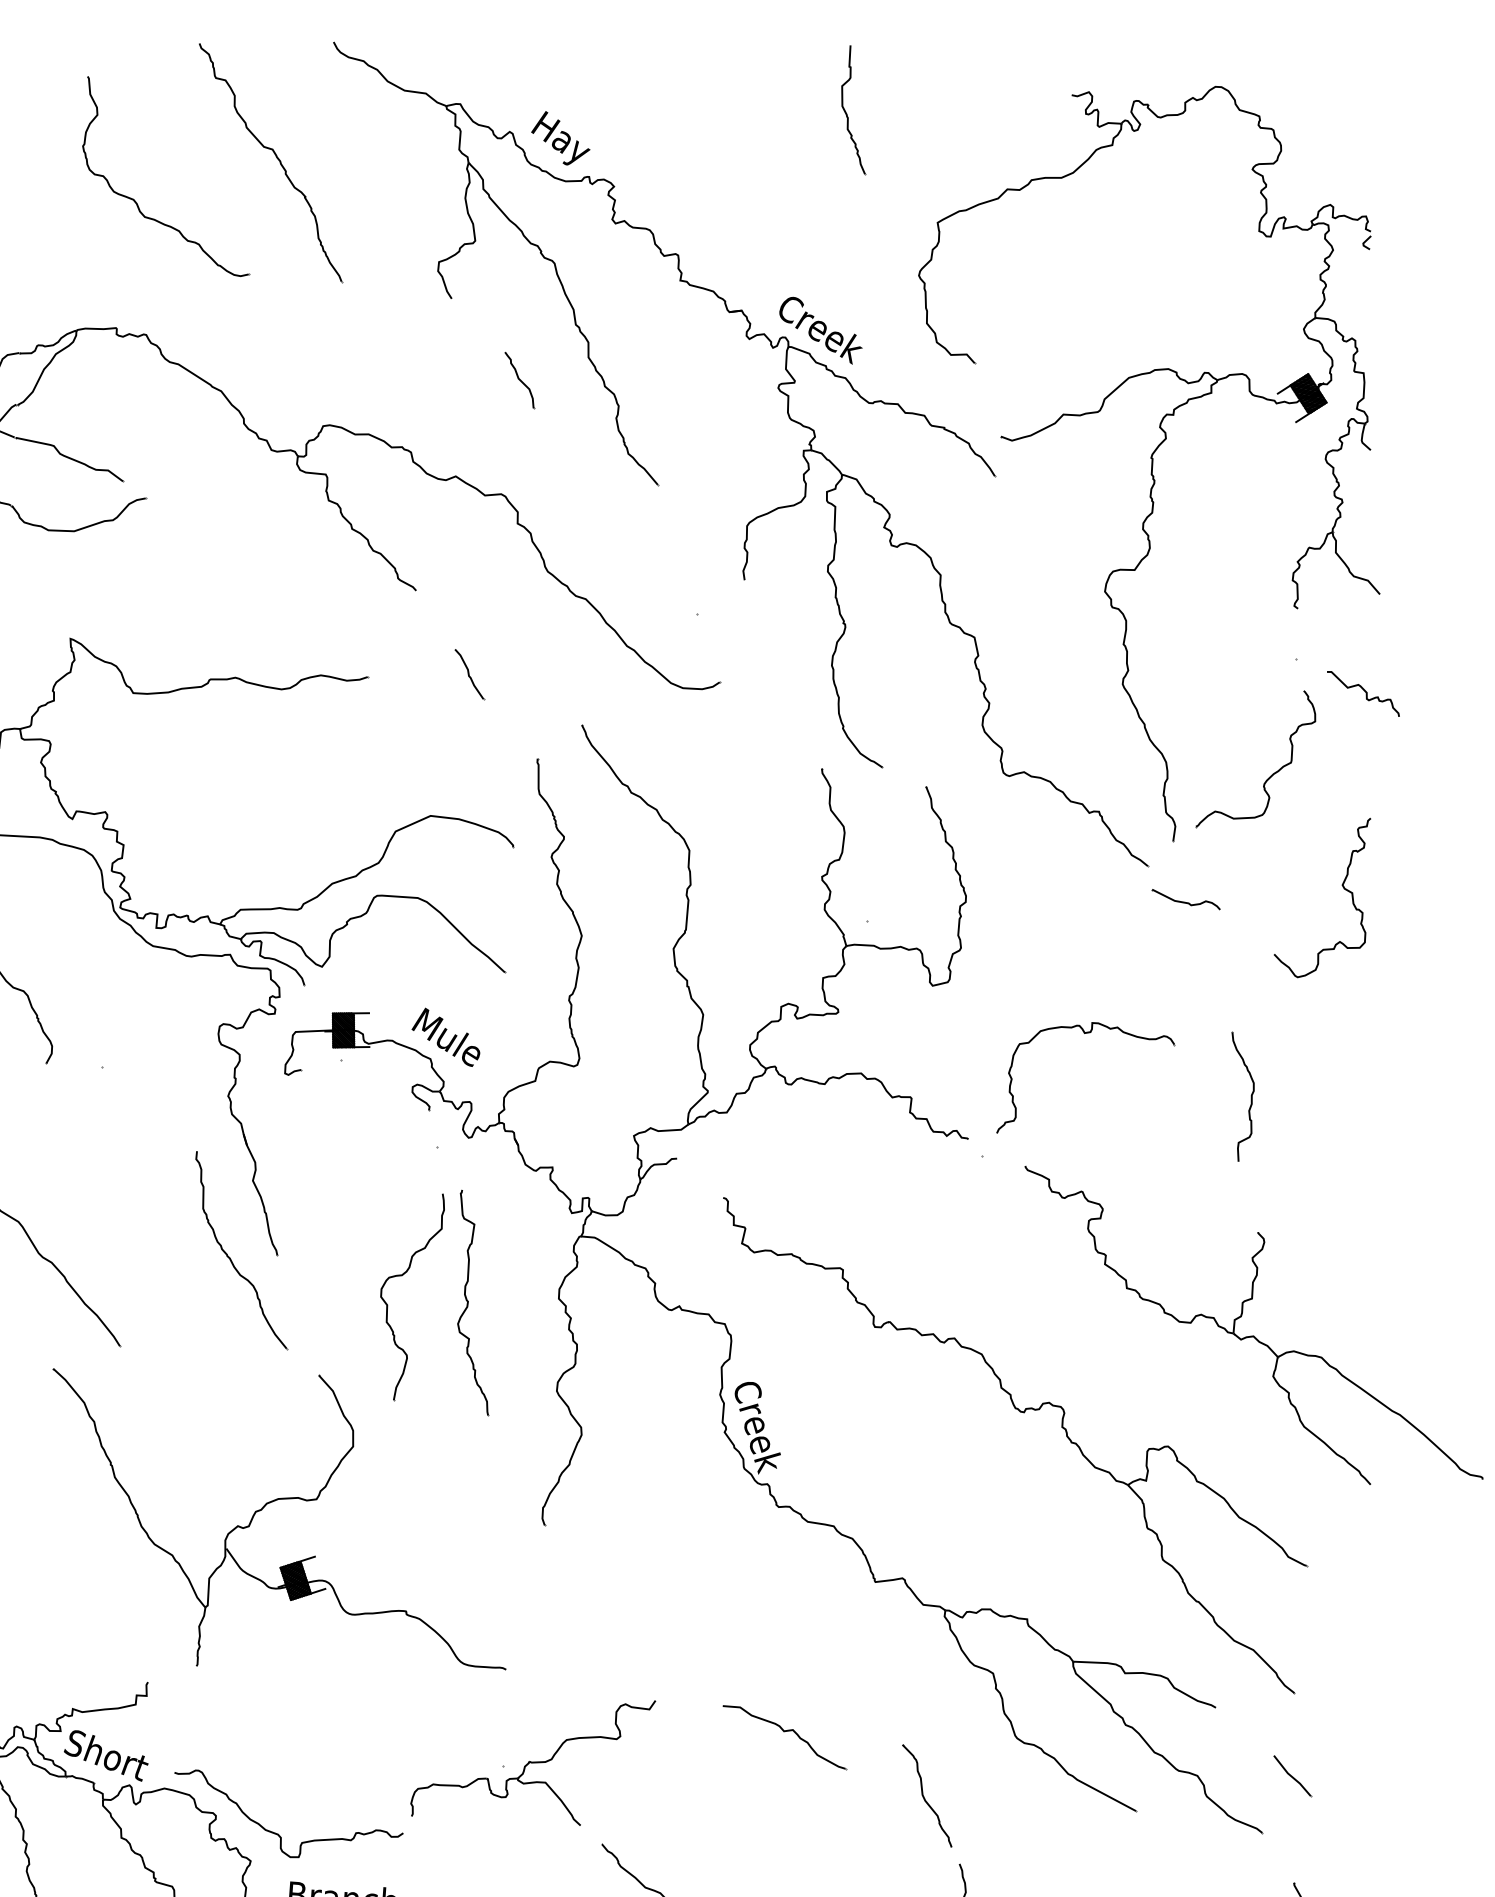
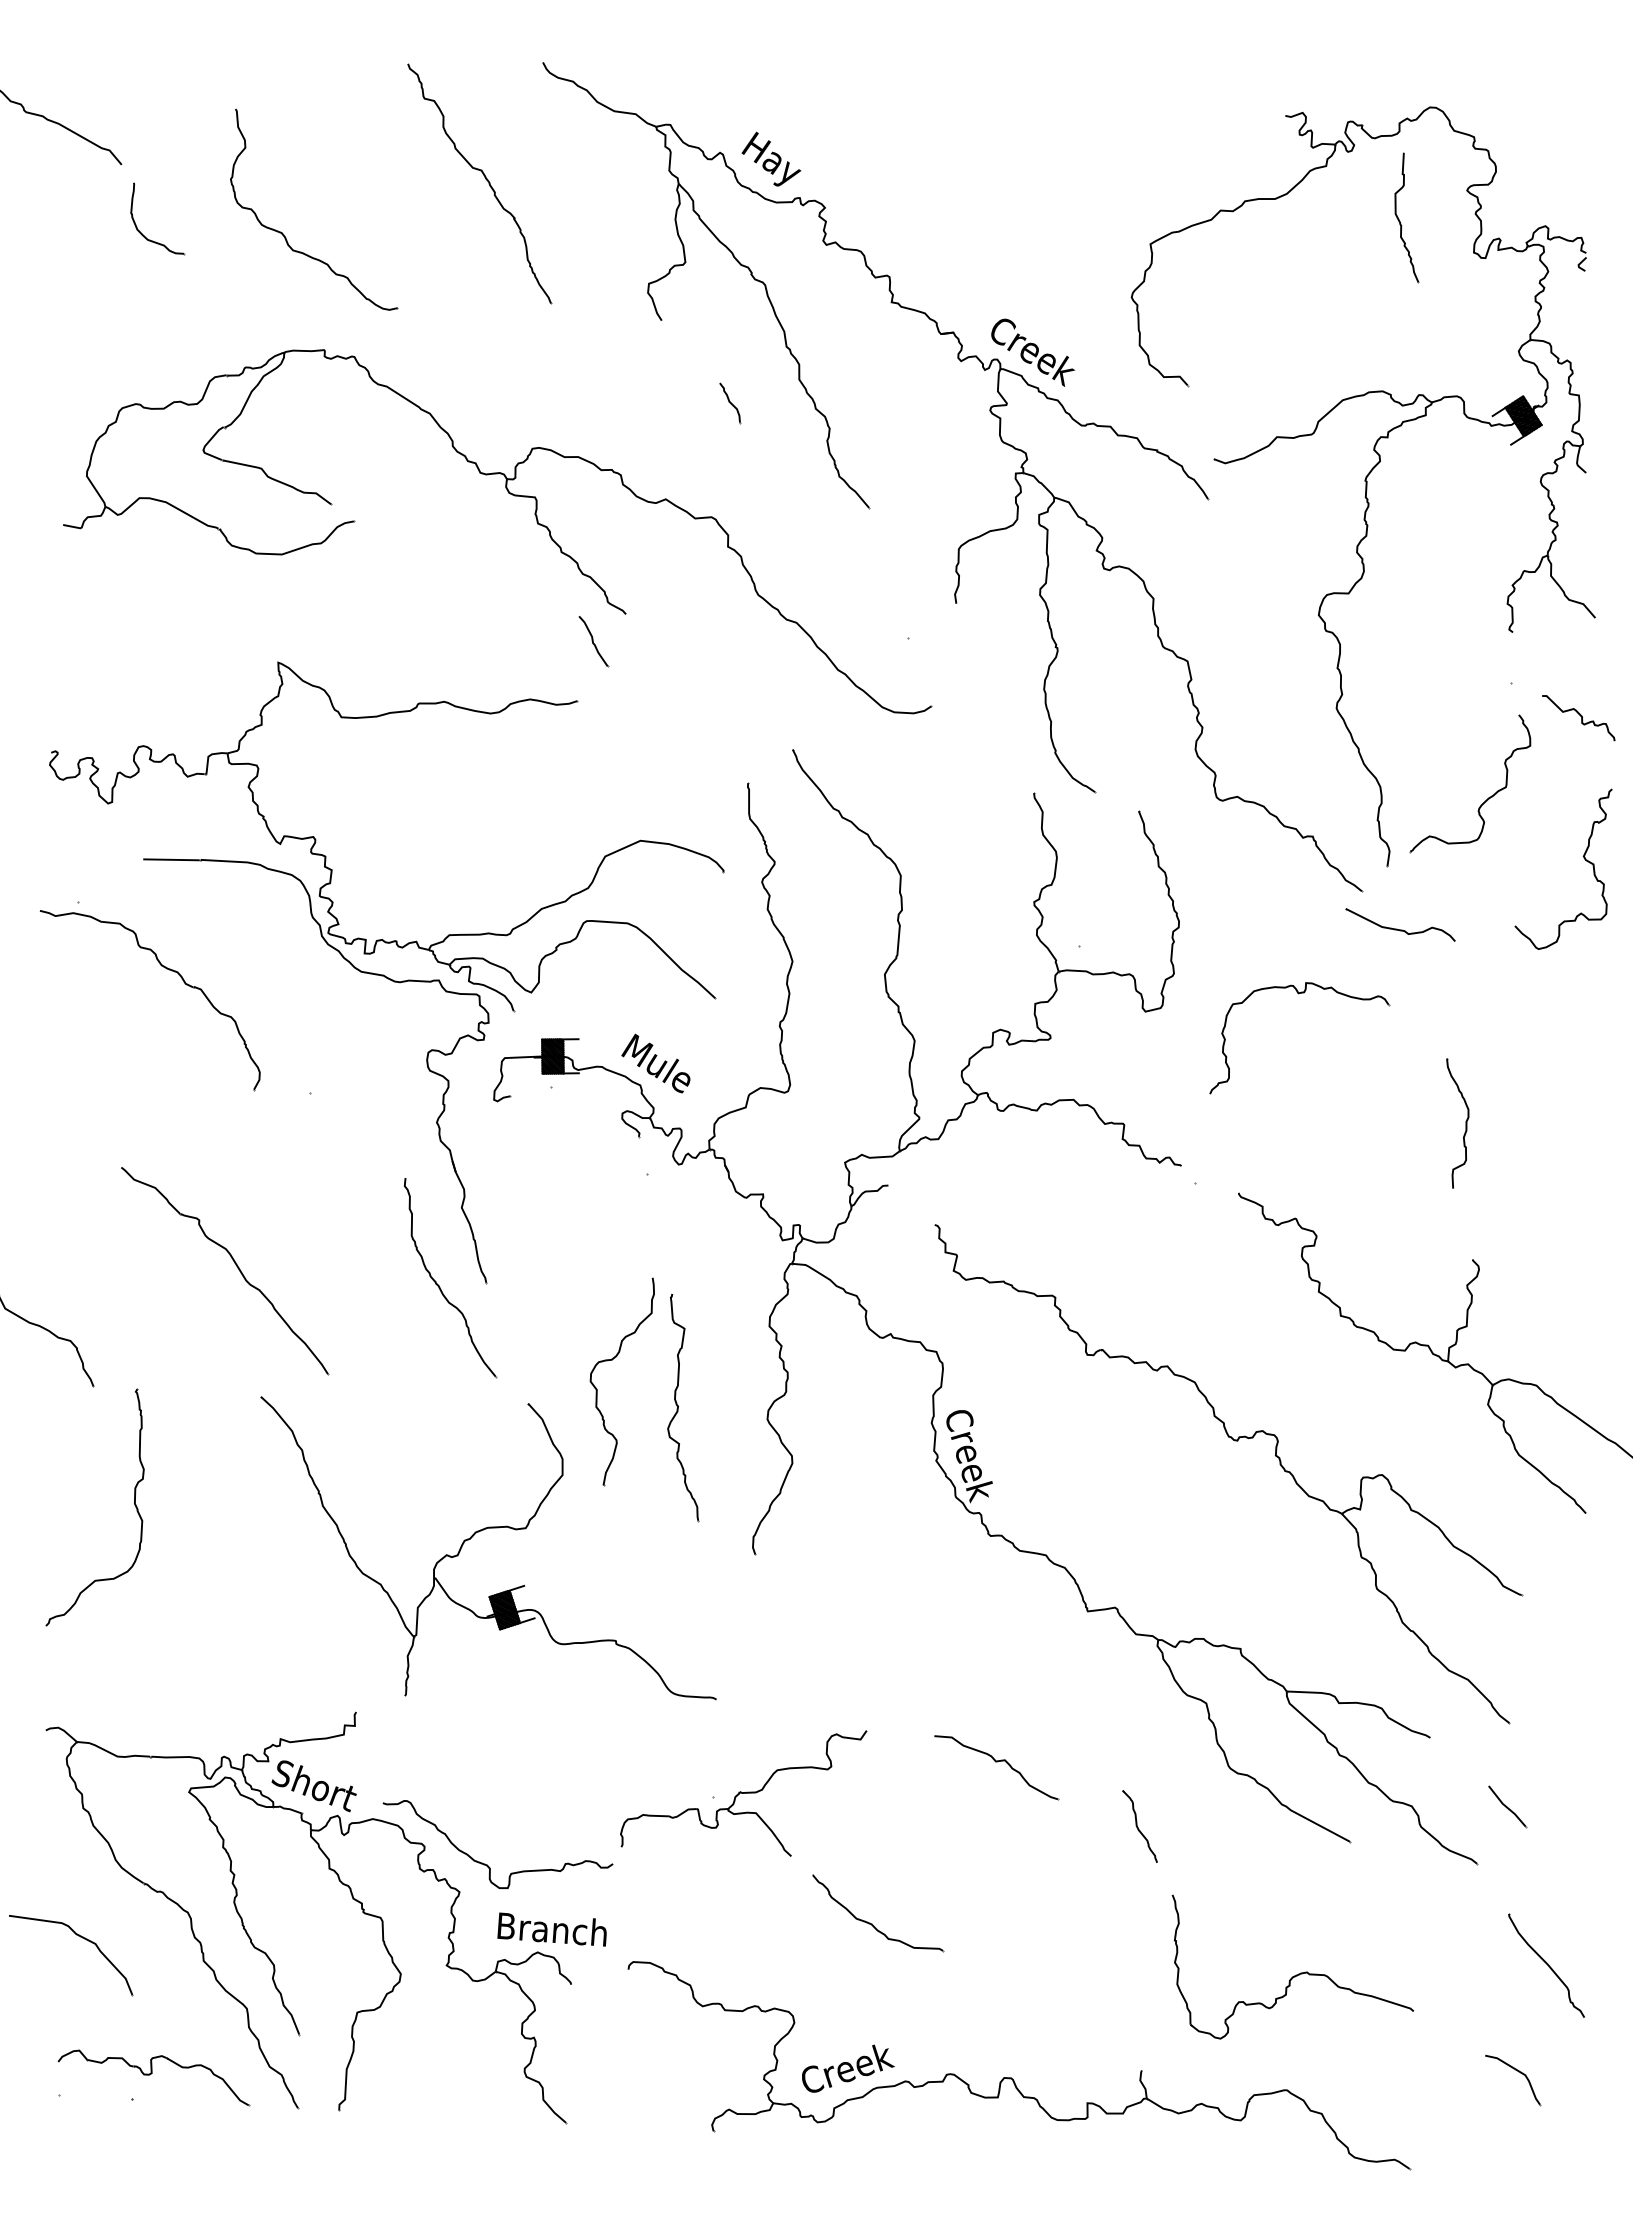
part: (847, 113) -> (1400, 221), moved
part: (136, 201) -> (284, 234), moved
part: (520, 381) -> (730, 403), size x0.7
part: (469, 674) -> (593, 641), moved
curve: (1342, 887) -> (1583, 858), moved
part: (1186, 899) -> (1400, 924), size x1.6
part: (1084, 1034) -> (1298, 994), moved
part: (402, 1275) -> (612, 1360), moved
part: (473, 1303) -> (683, 1408), moved
part: (926, 1795) -> (1139, 1826), size x0.7

